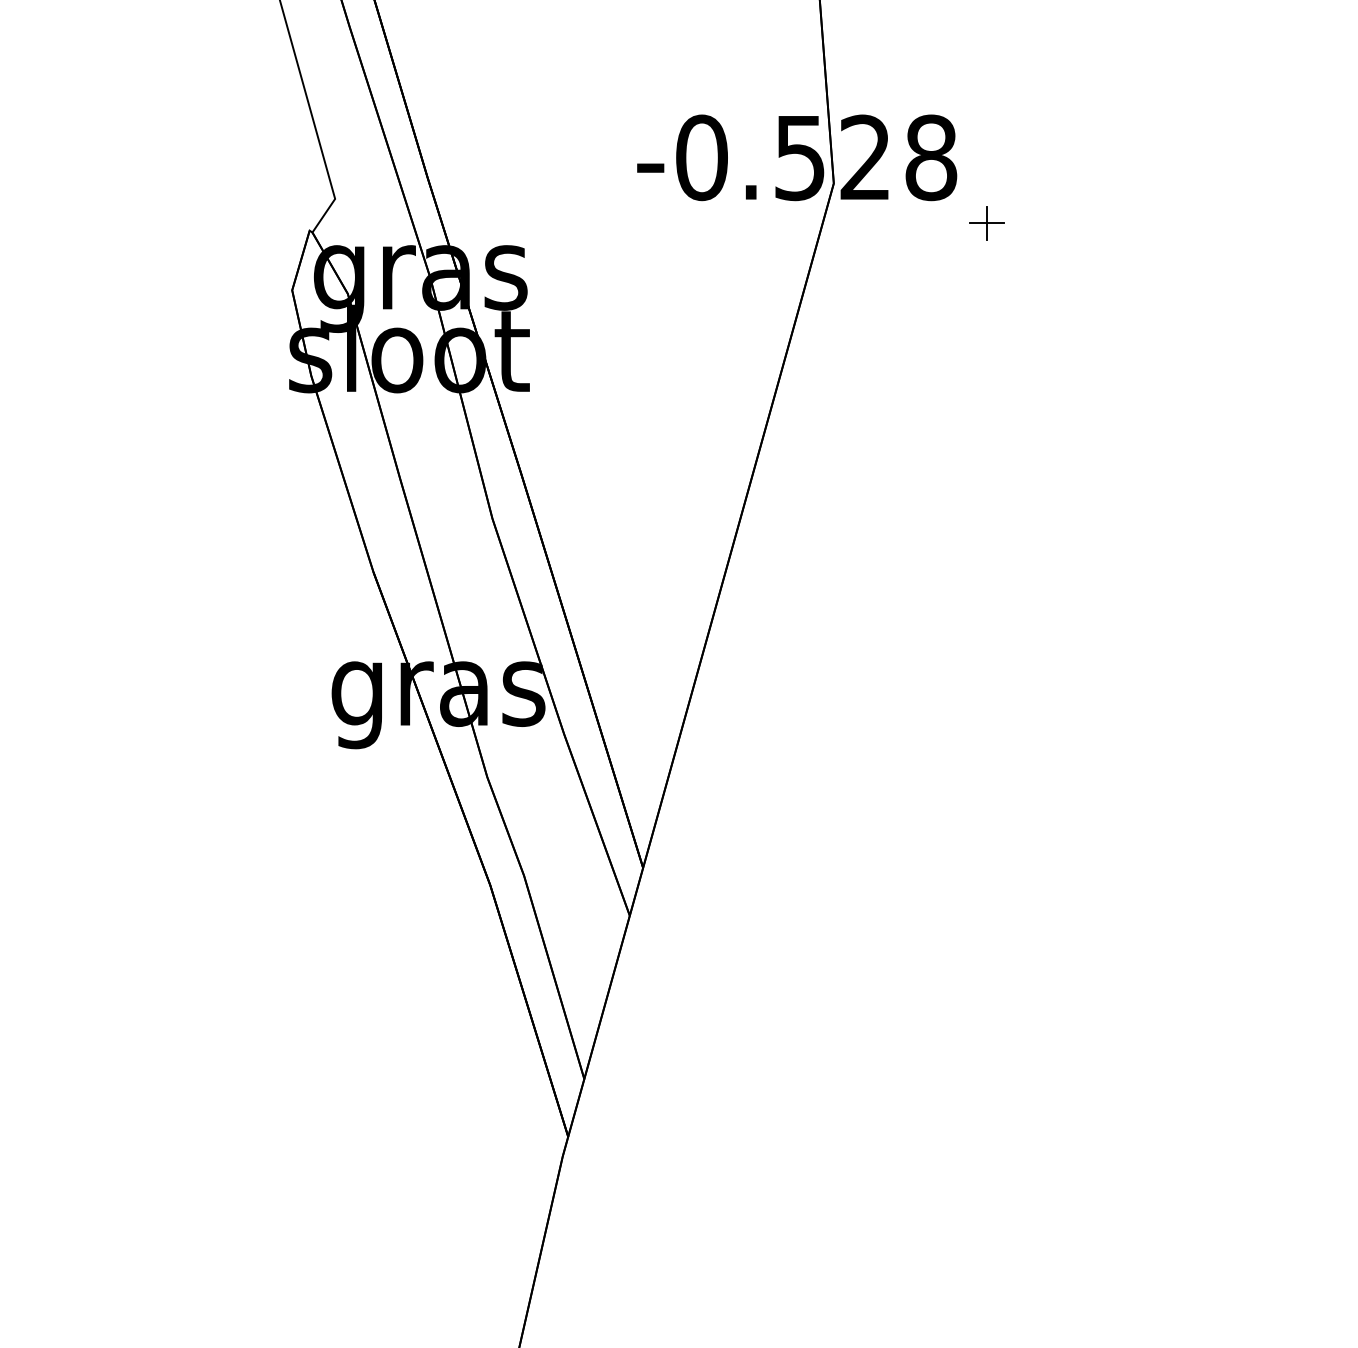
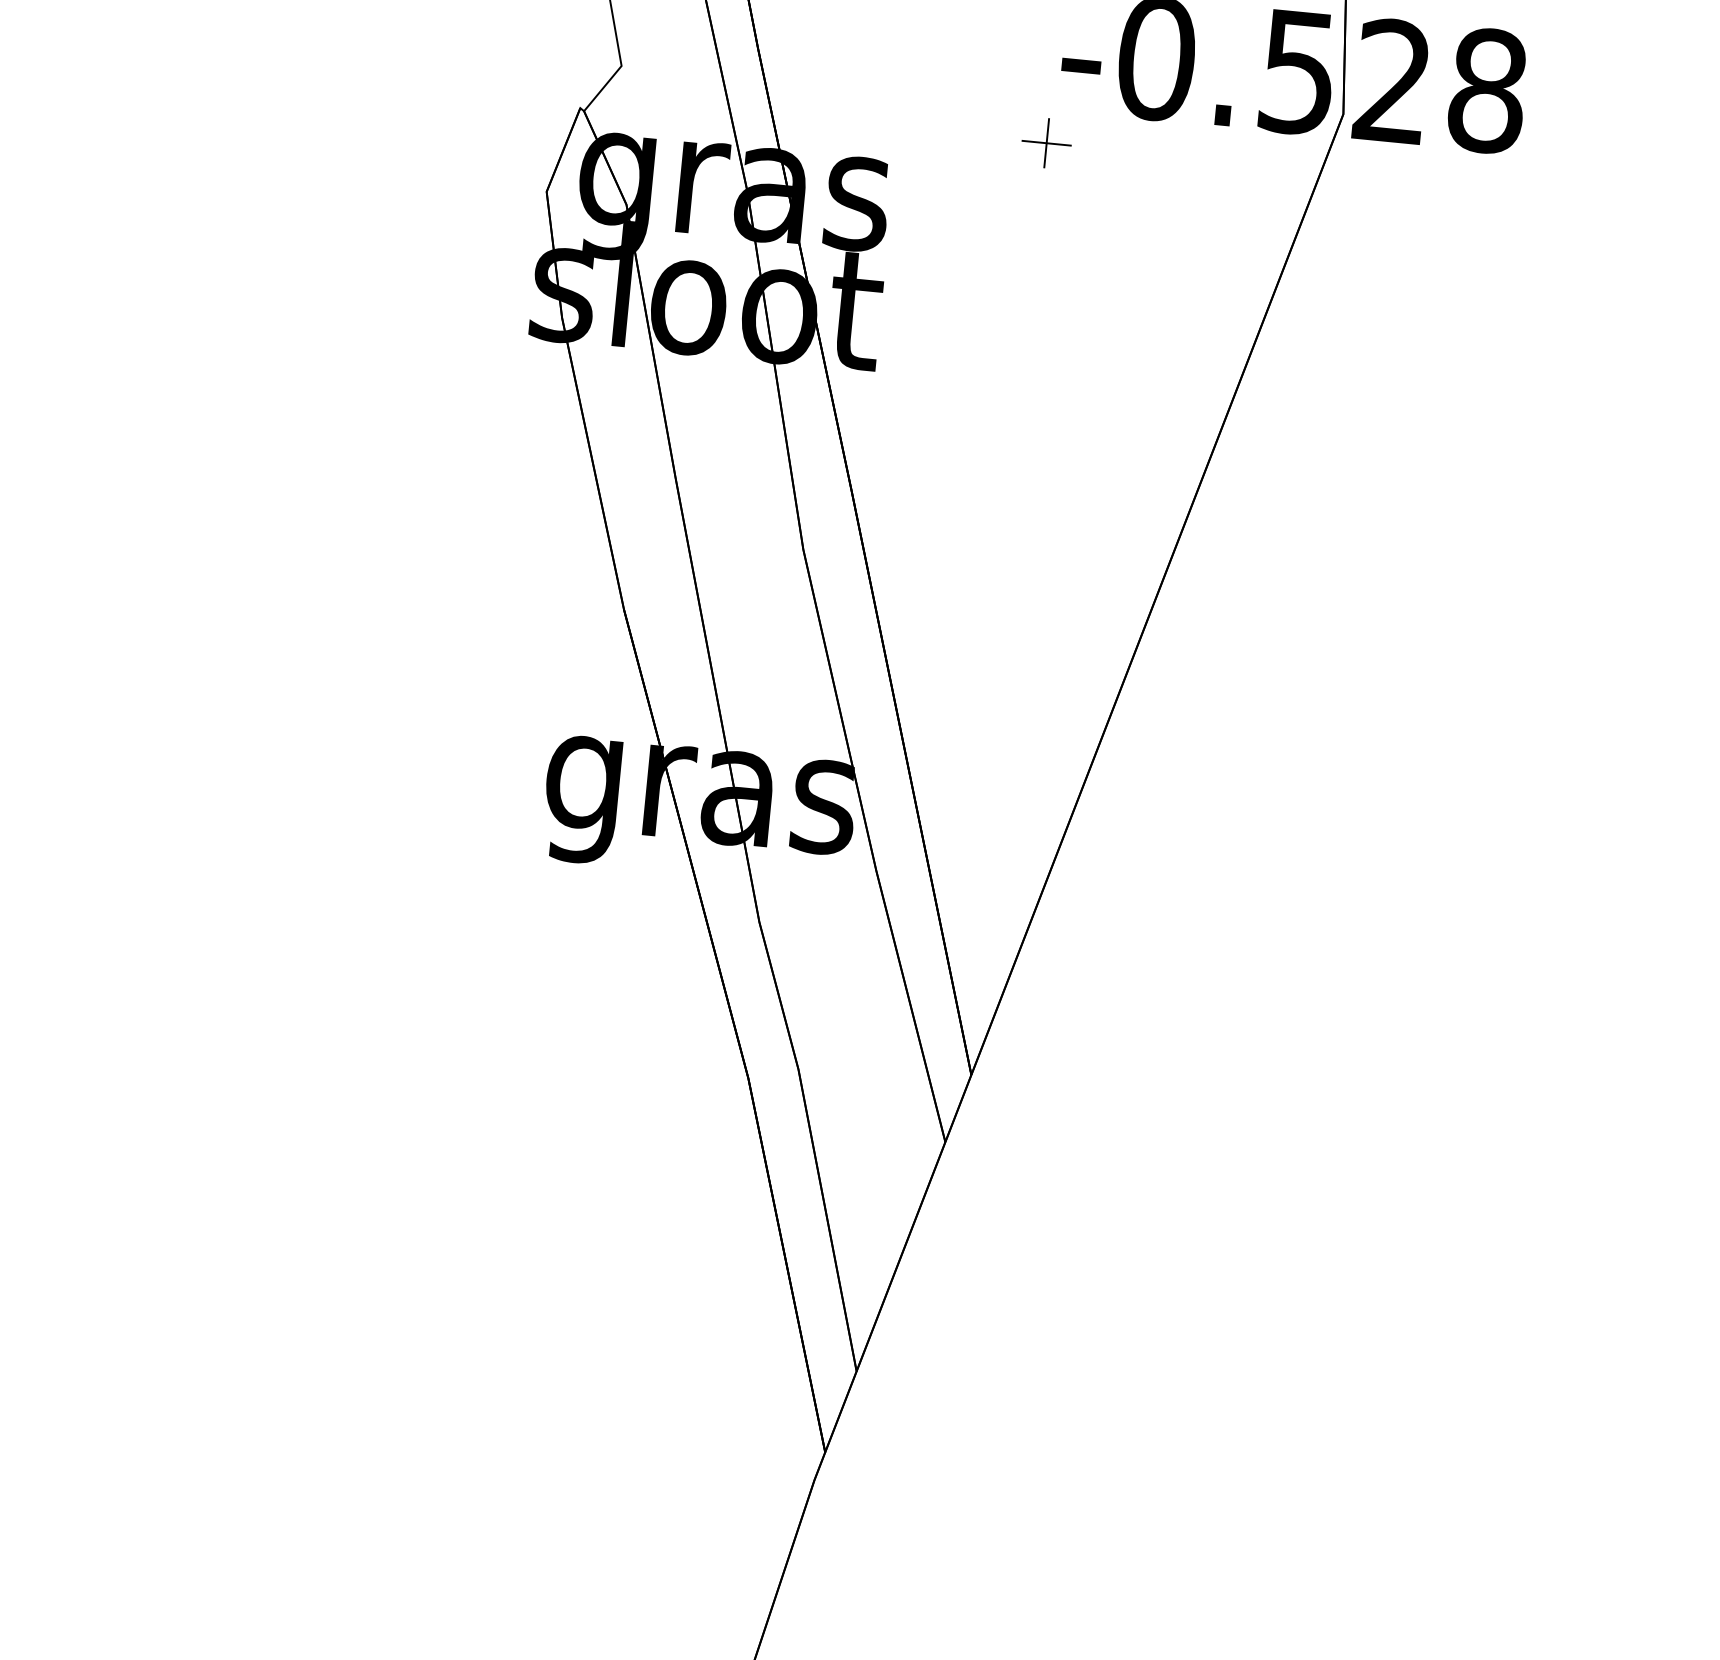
part: (986, 223) -> (1045, 143), moved

